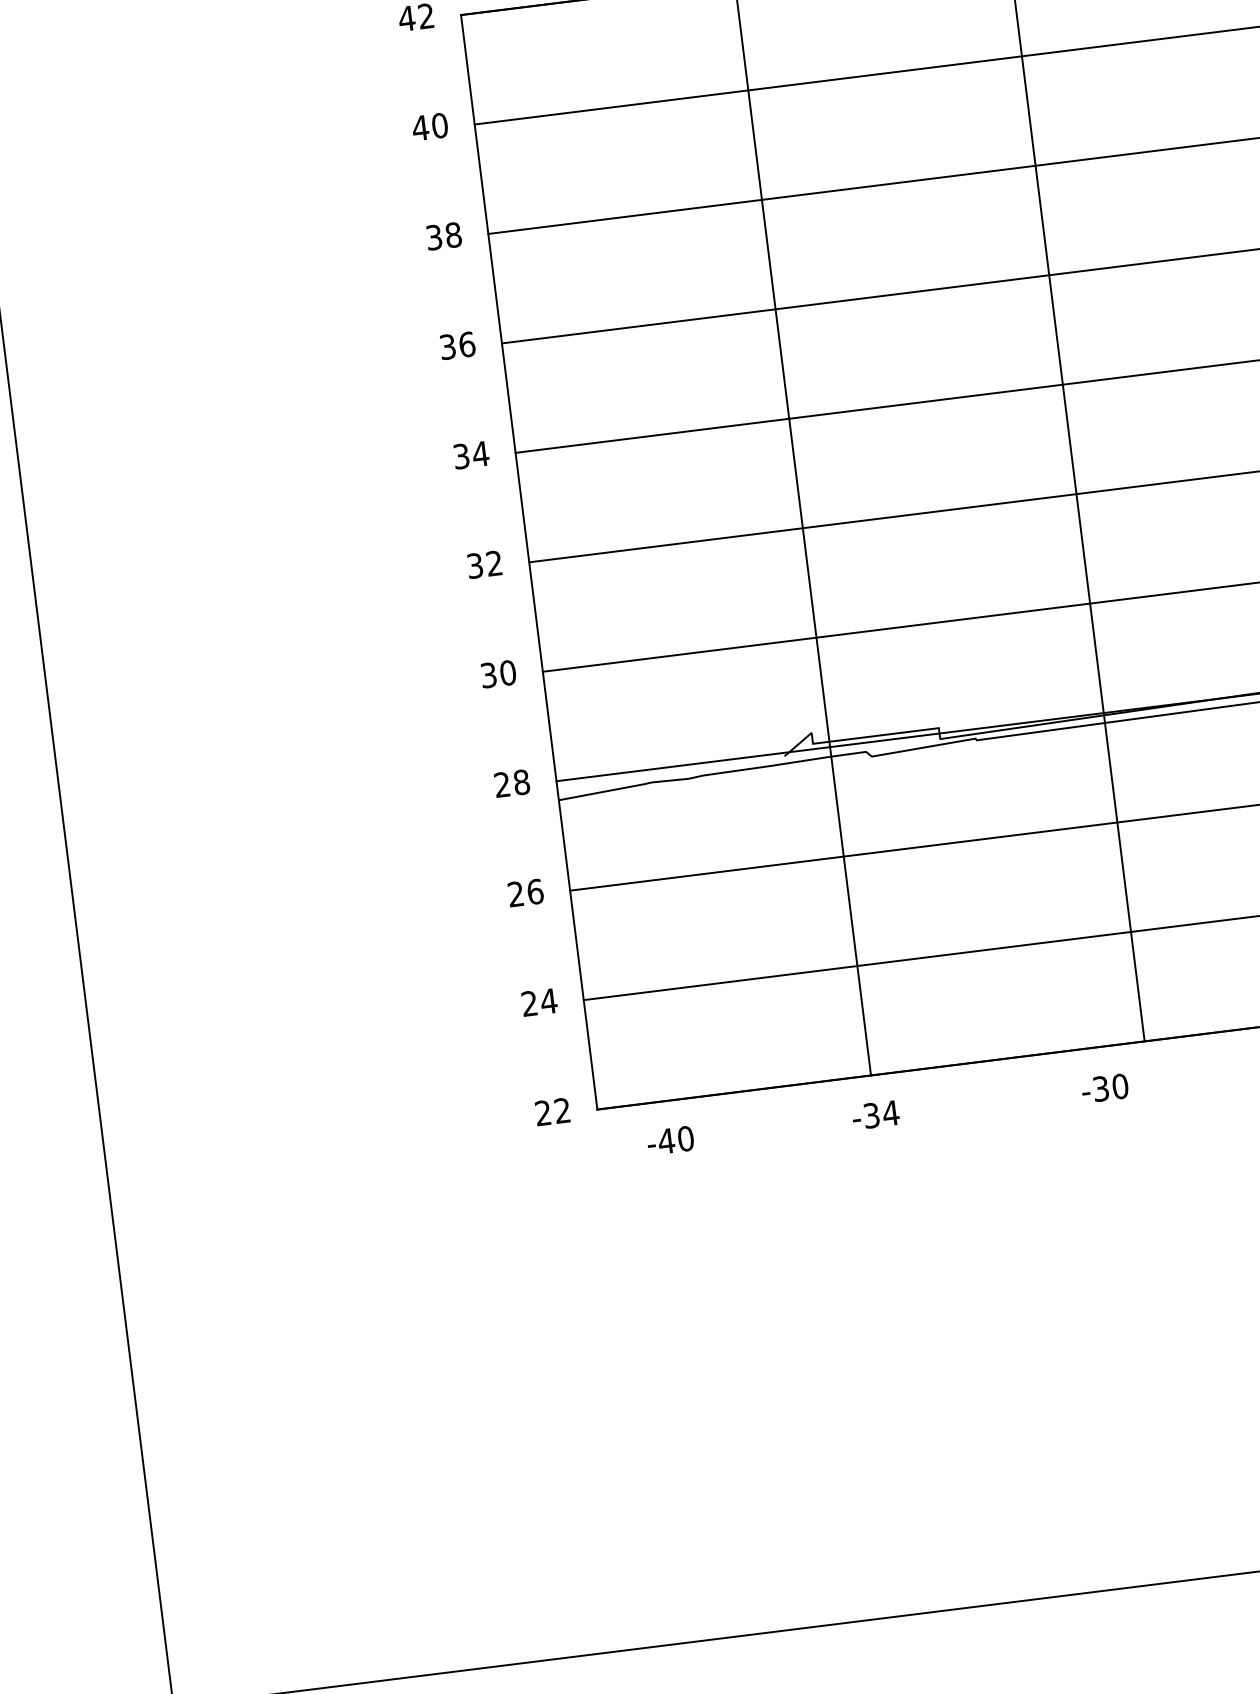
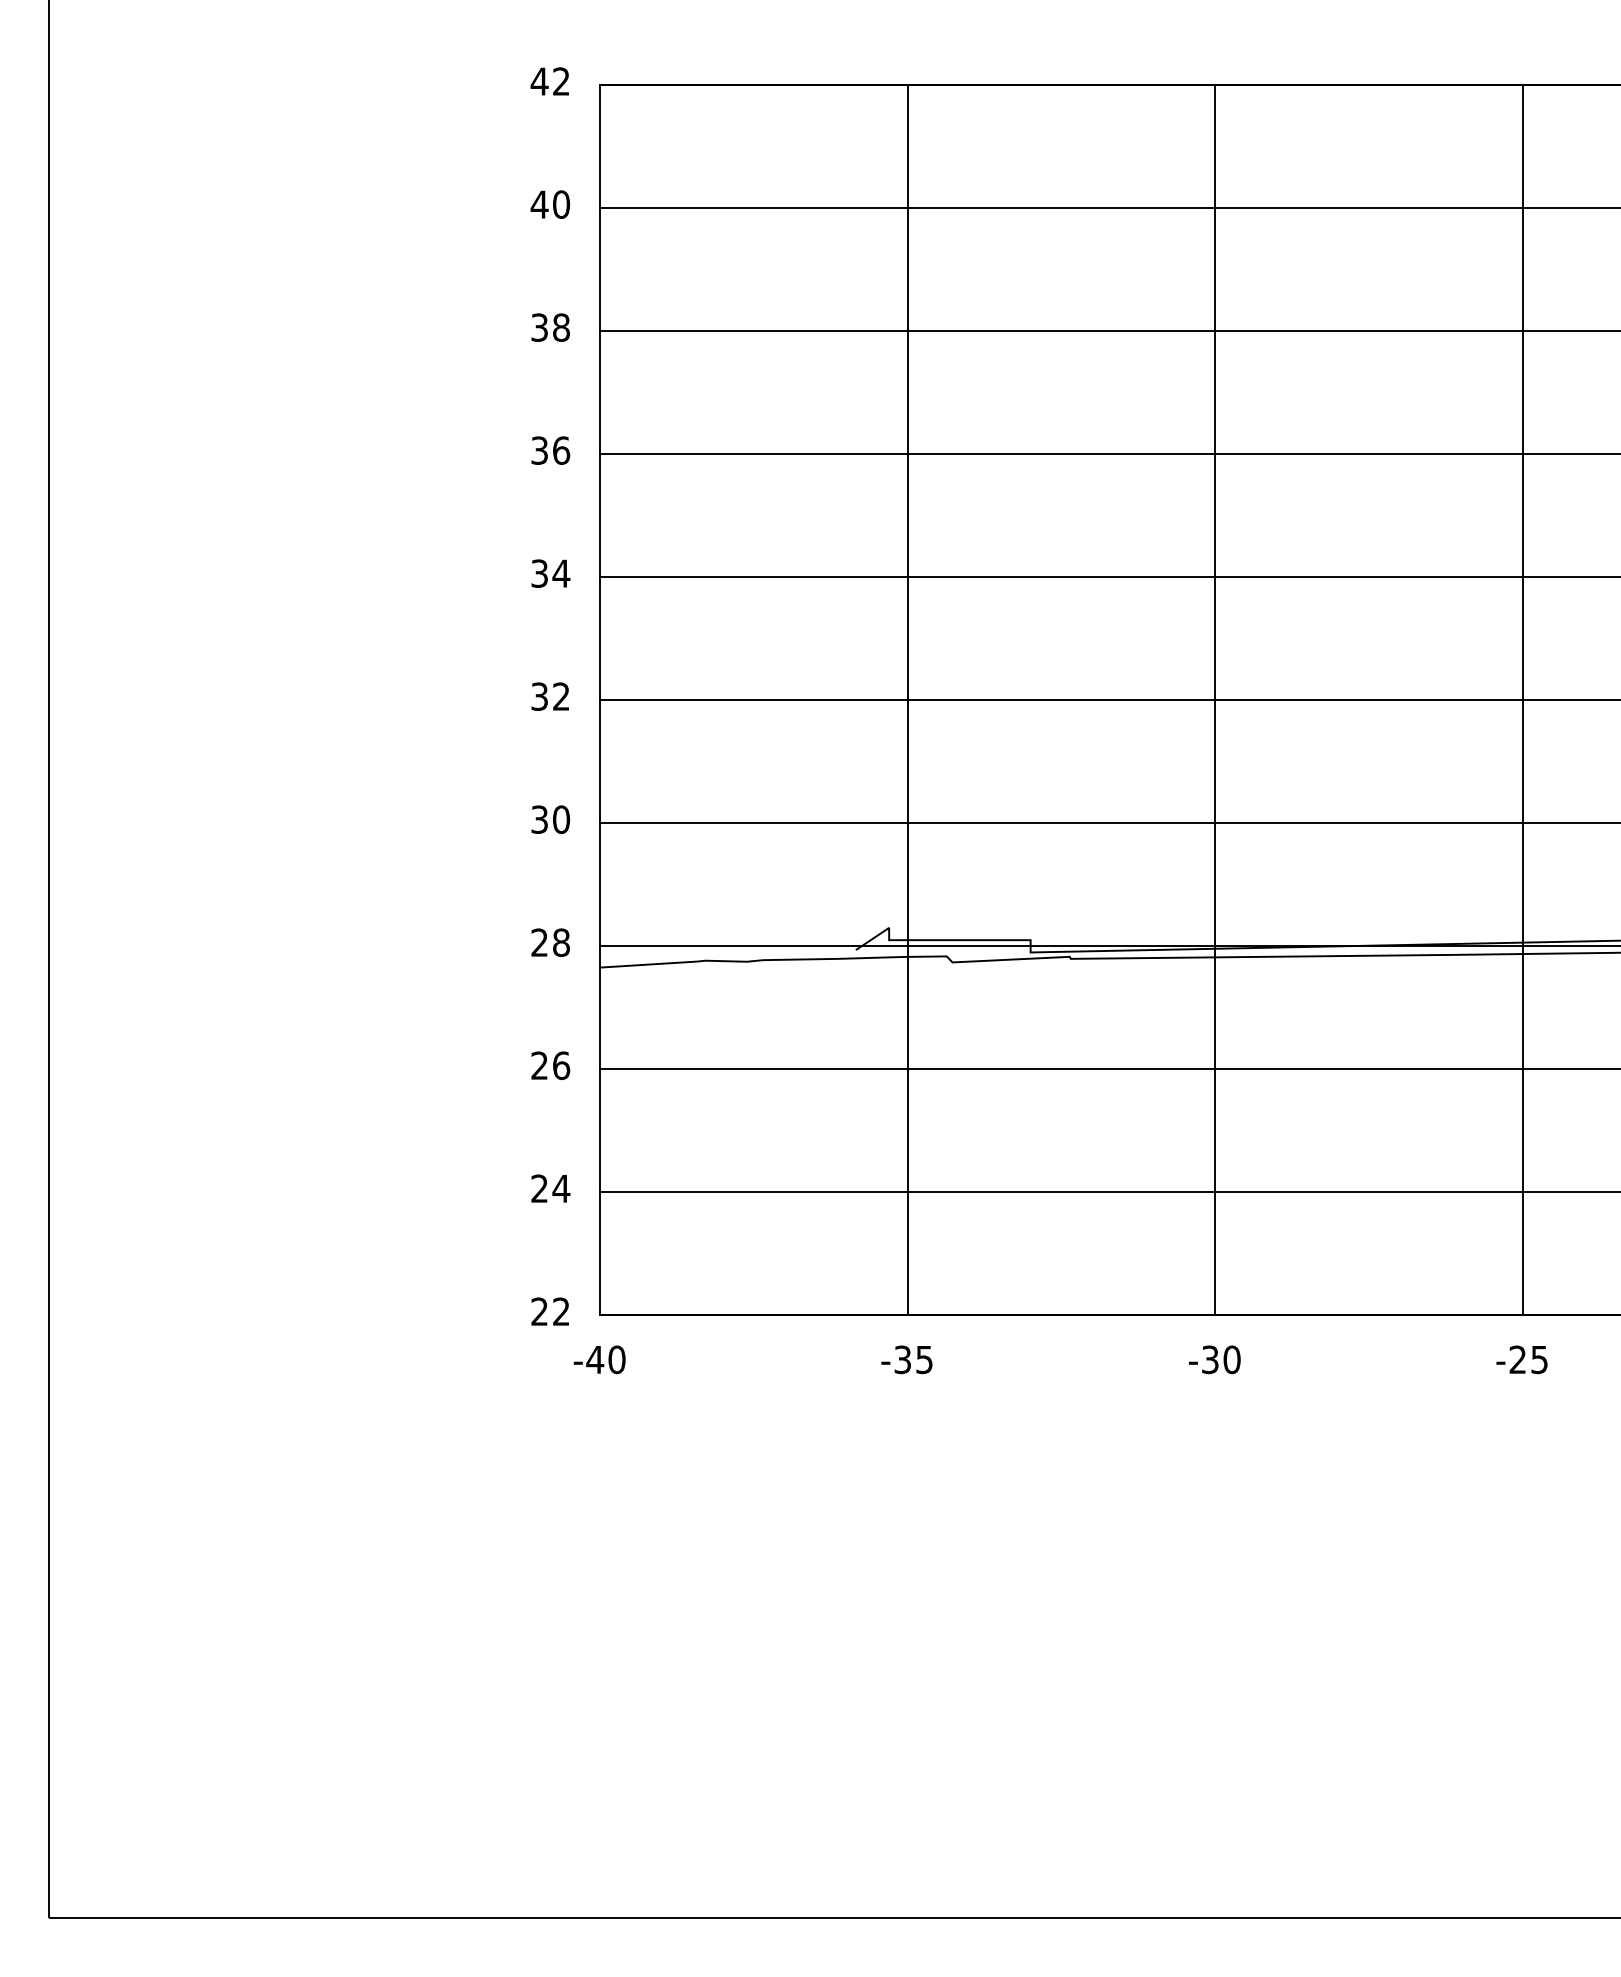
text: (1104, 1088) -> (1214, 1359), moved
text: (891, 1113) -> (924, 1360), -34 -> -35
text: (670, 1140) -> (599, 1359), moved

